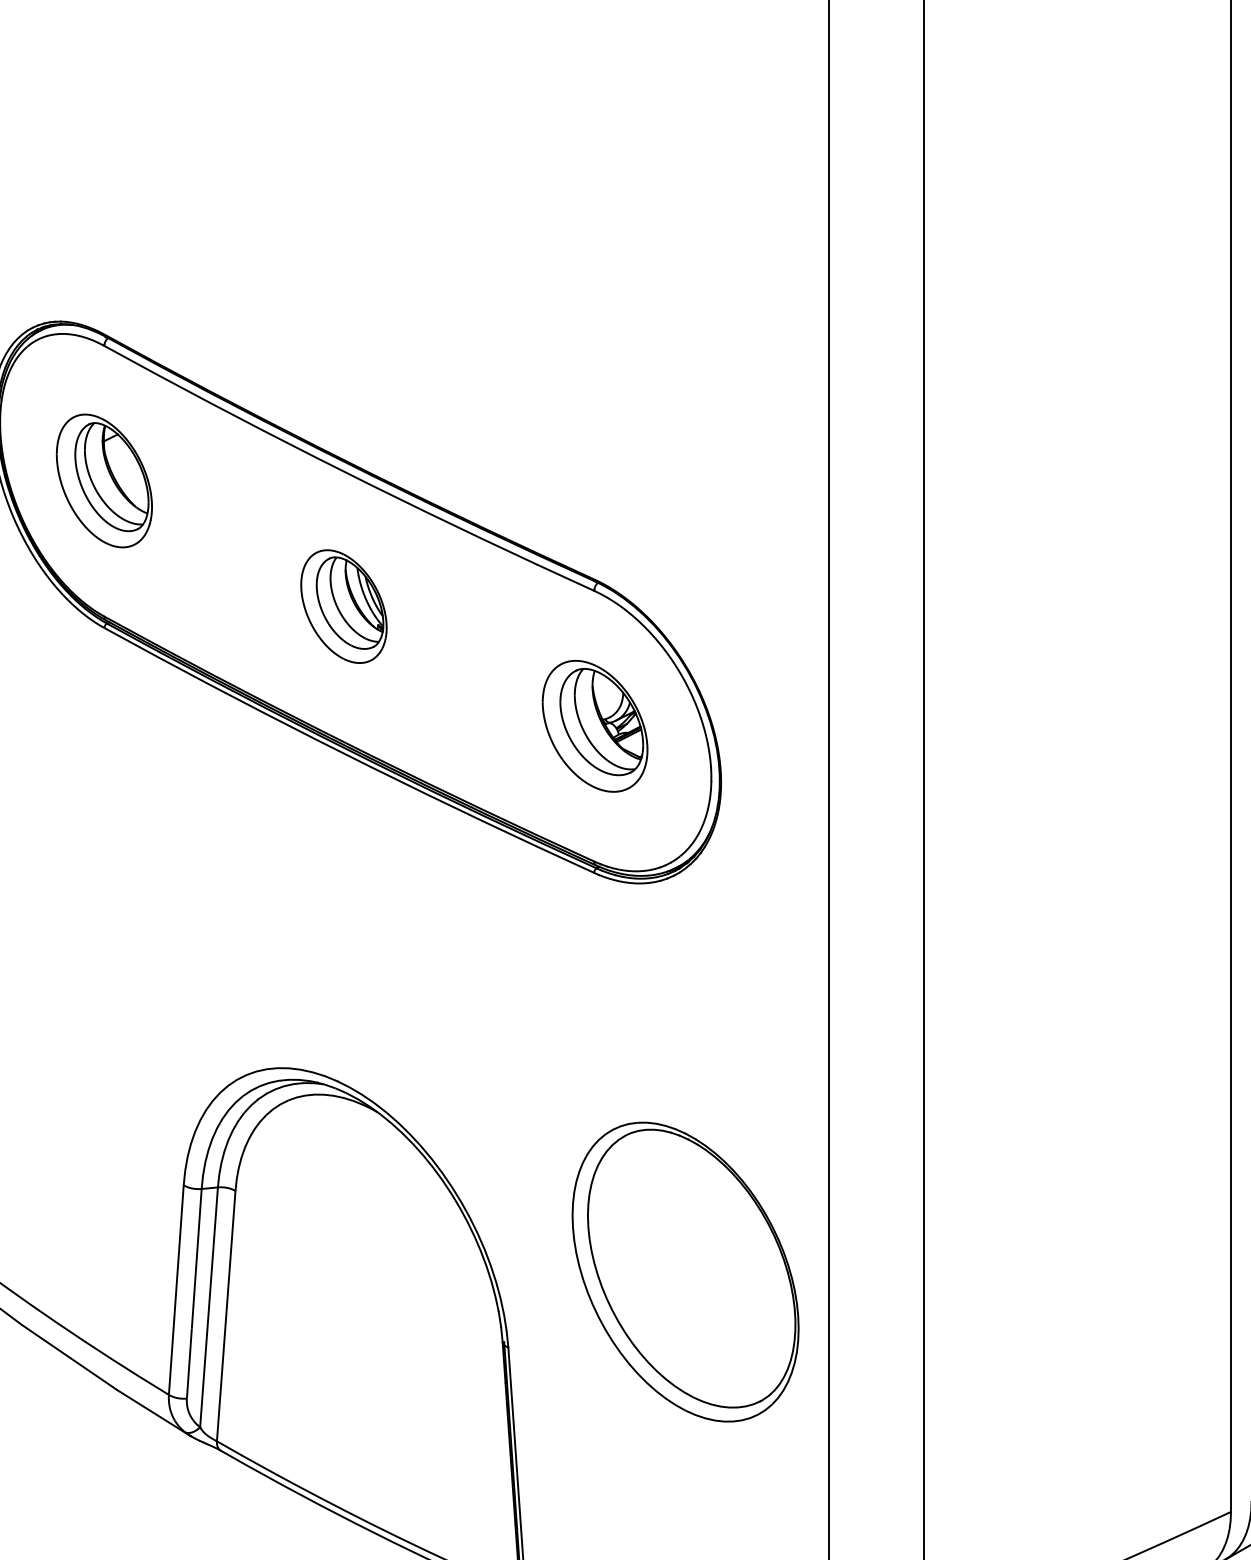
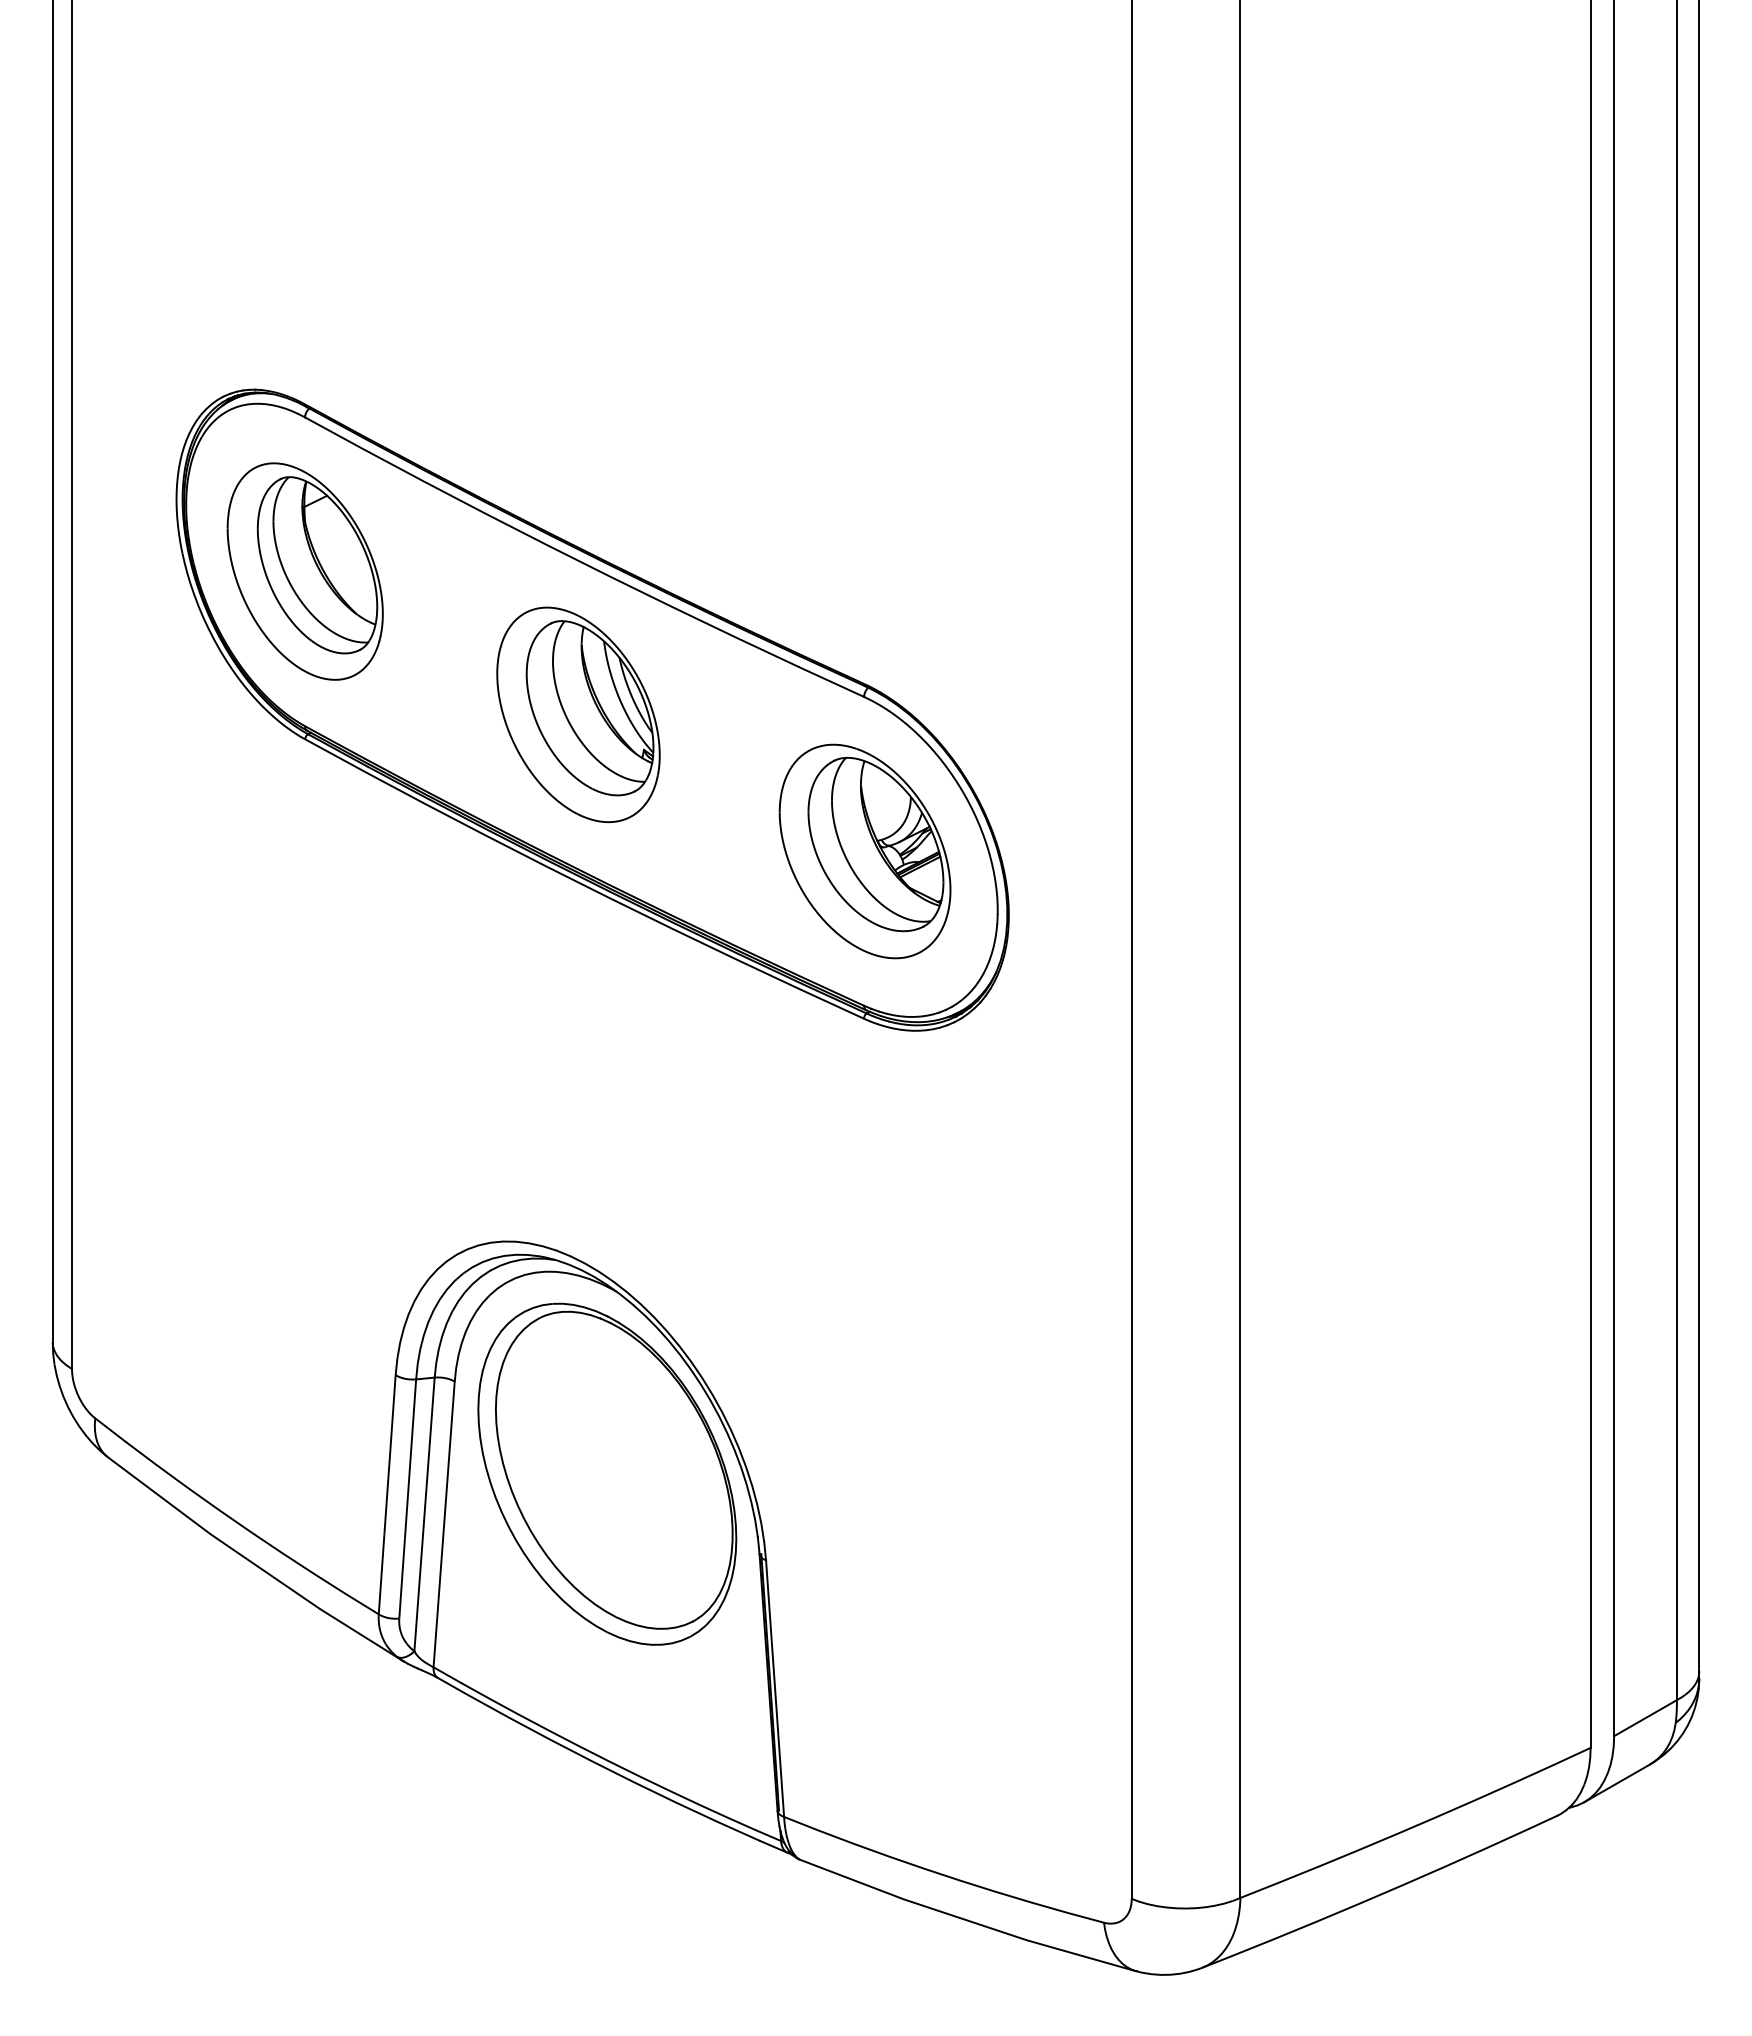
part: (103, 480) -> (304, 571), size x1.43
part: (343, 606) -> (578, 714), size x1.67
part: (594, 726) -> (864, 851), size x1.43
part: (685, 1271) -> (607, 1473), moved

